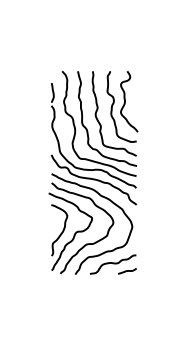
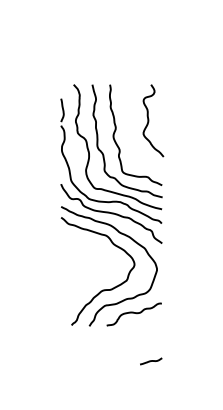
curve: (114, 103) -> (135, 123), removed
part: (70, 231) -> (83, 275), removed
curve: (127, 271) -> (151, 361), moved

